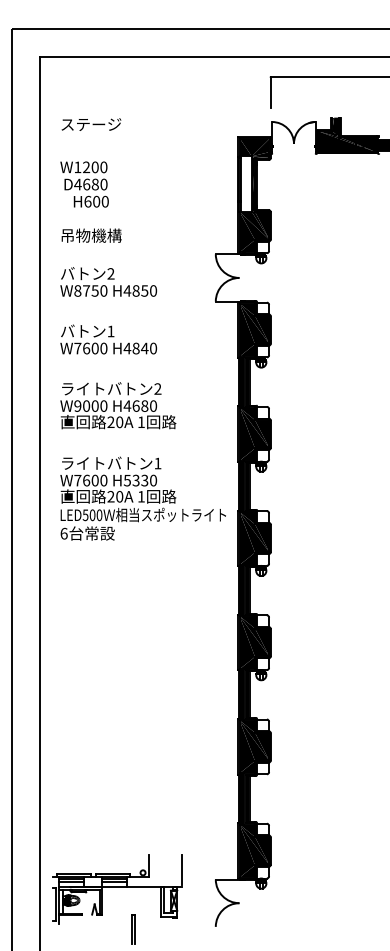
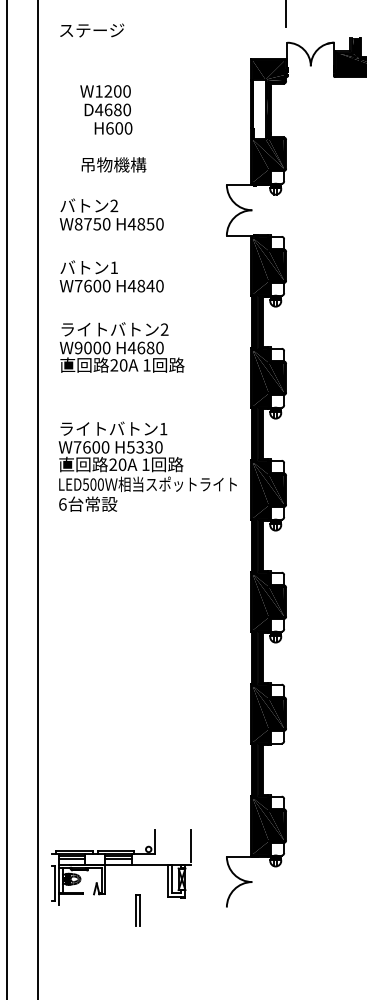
text: (91, 124) -> (92, 30), moved
text: (84, 184) -> (106, 109), moved
text: (91, 235) -> (113, 164), moved
text: (142, 498) -> (147, 466), moved

